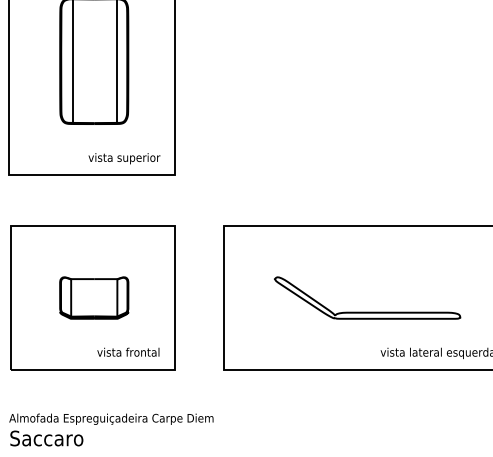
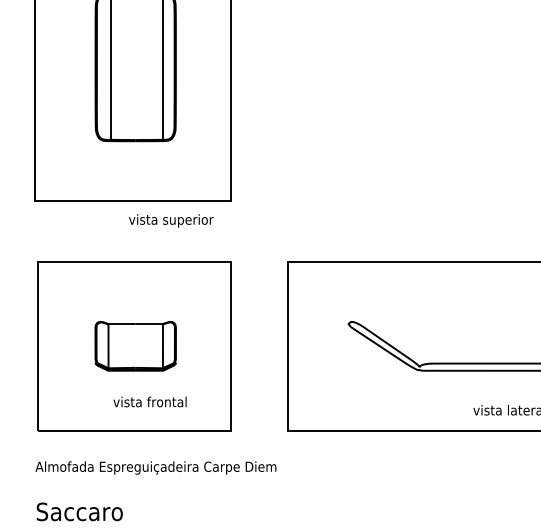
text: (124, 158) -> (171, 220), moved
text: (128, 351) -> (150, 401), moved
text: (111, 418) -> (156, 467), moved

